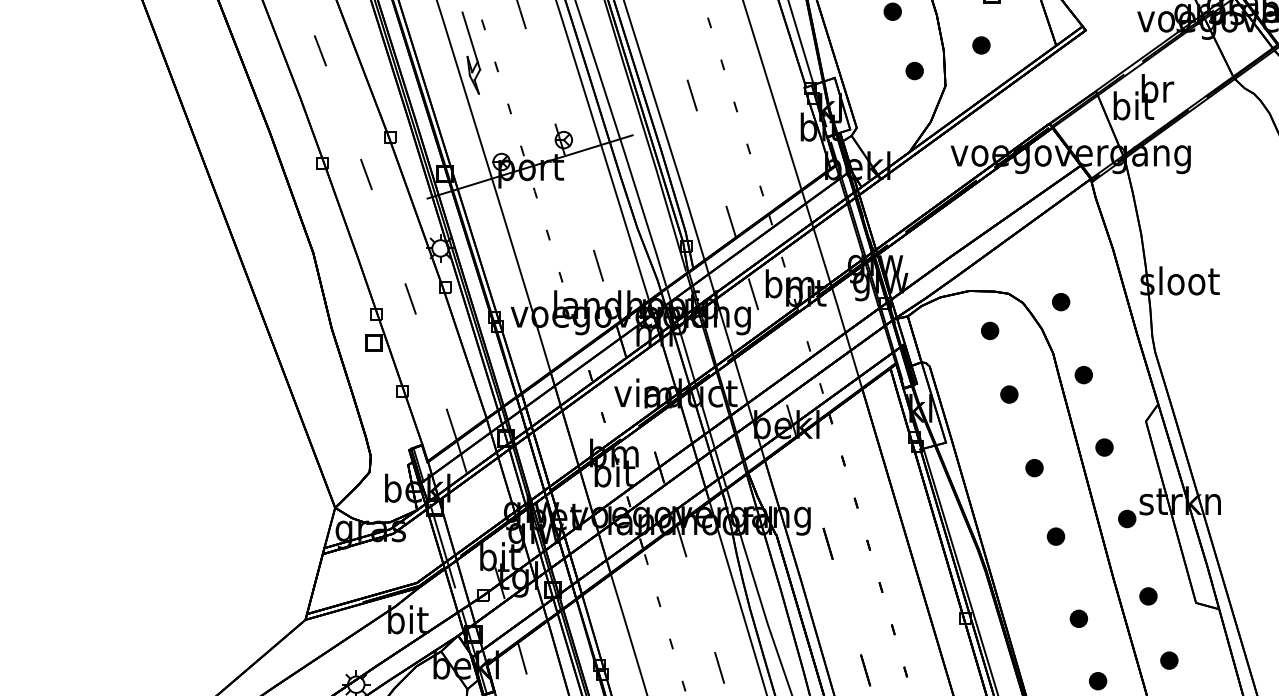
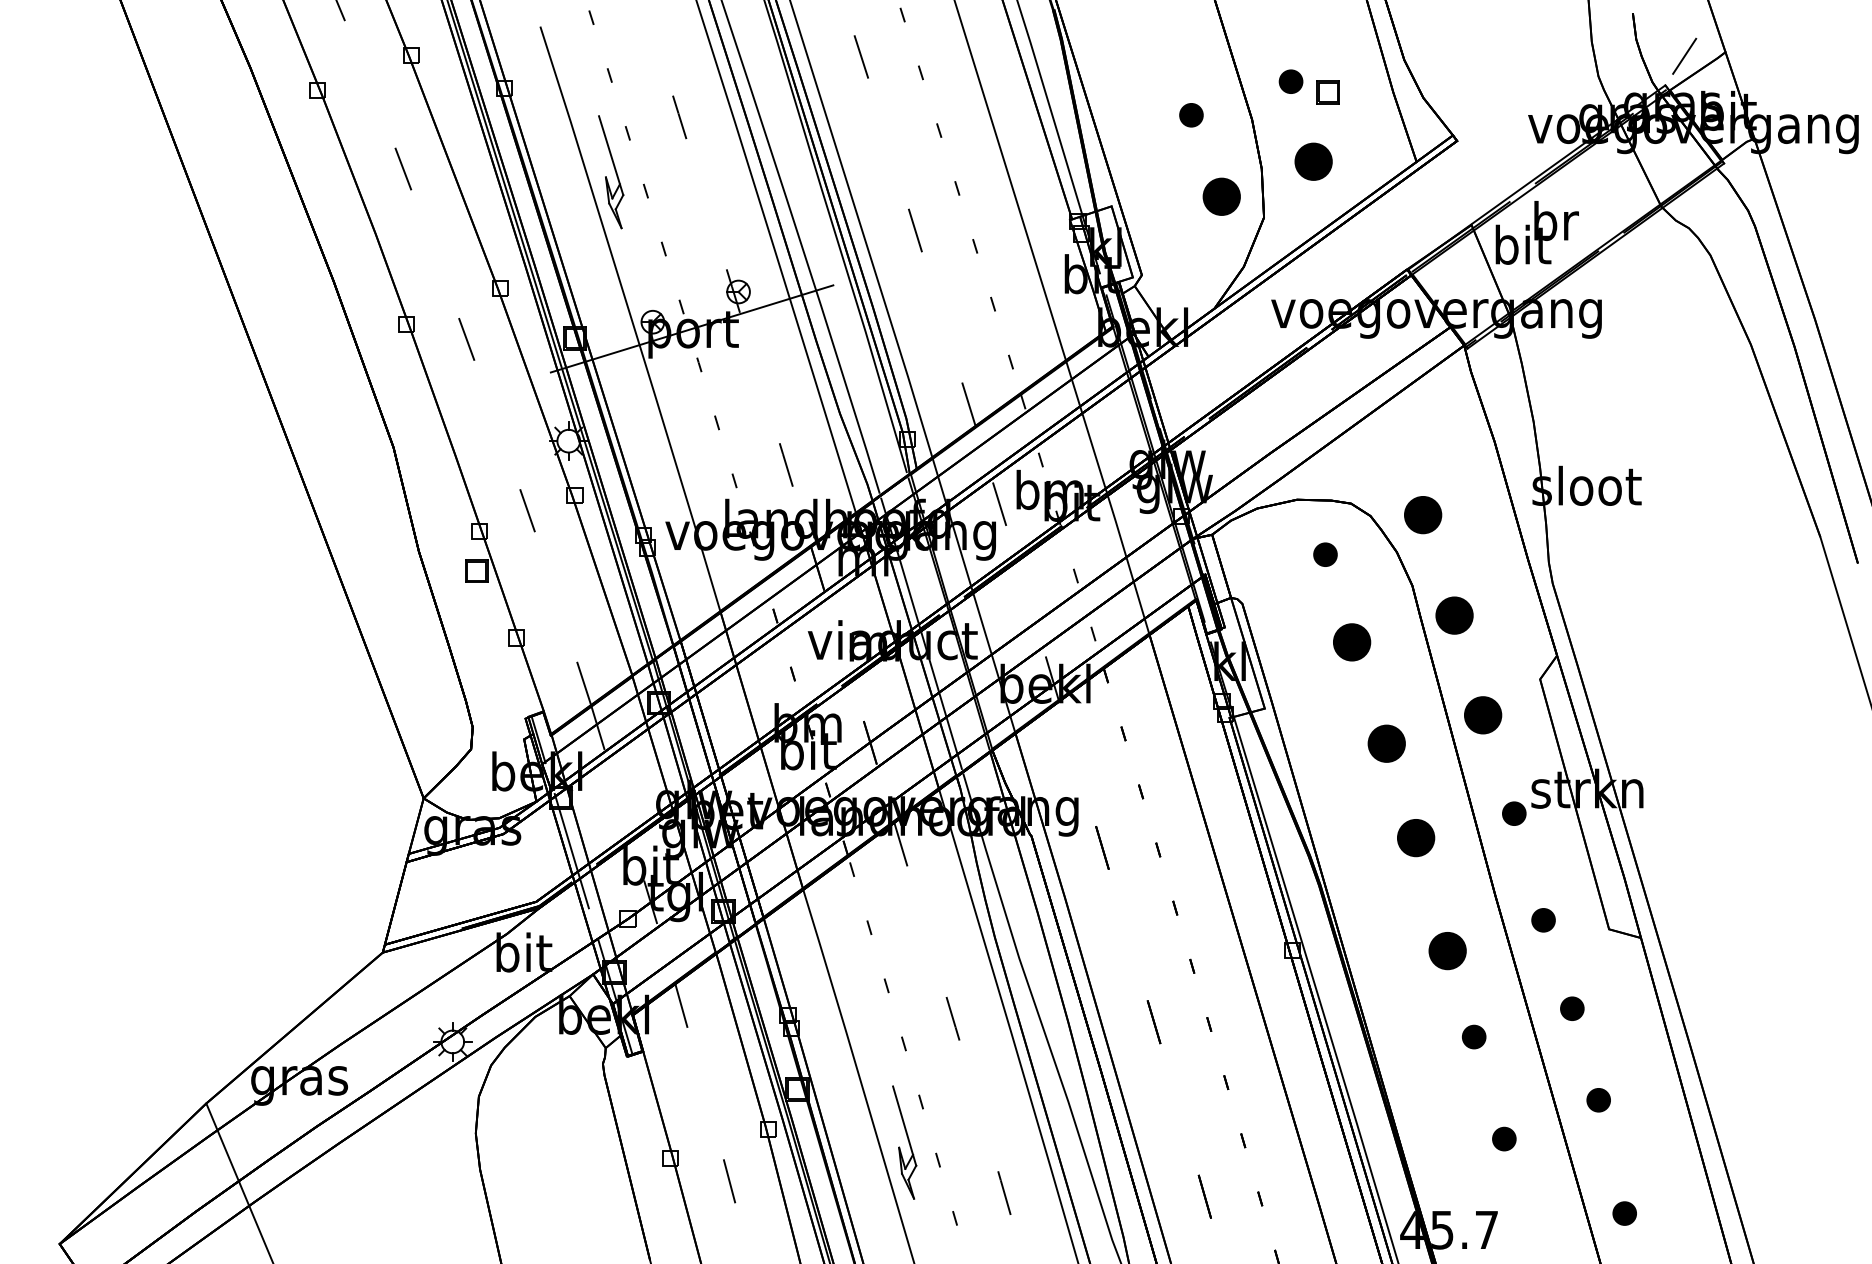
part: (981, 45) -> (1313, 161), size x1.6
part: (914, 70) -> (1221, 196), size x1.6
part: (1061, 301) -> (1423, 514), size x1.6
part: (1083, 375) -> (1454, 615), size x1.6
part: (1008, 394) -> (1351, 642), size x1.6
part: (1104, 447) -> (1482, 715), size x1.6
part: (1034, 467) -> (1386, 743), size x1.6
part: (1056, 536) -> (1416, 837), size x1.6
part: (1078, 619) -> (1447, 951), size x1.6

